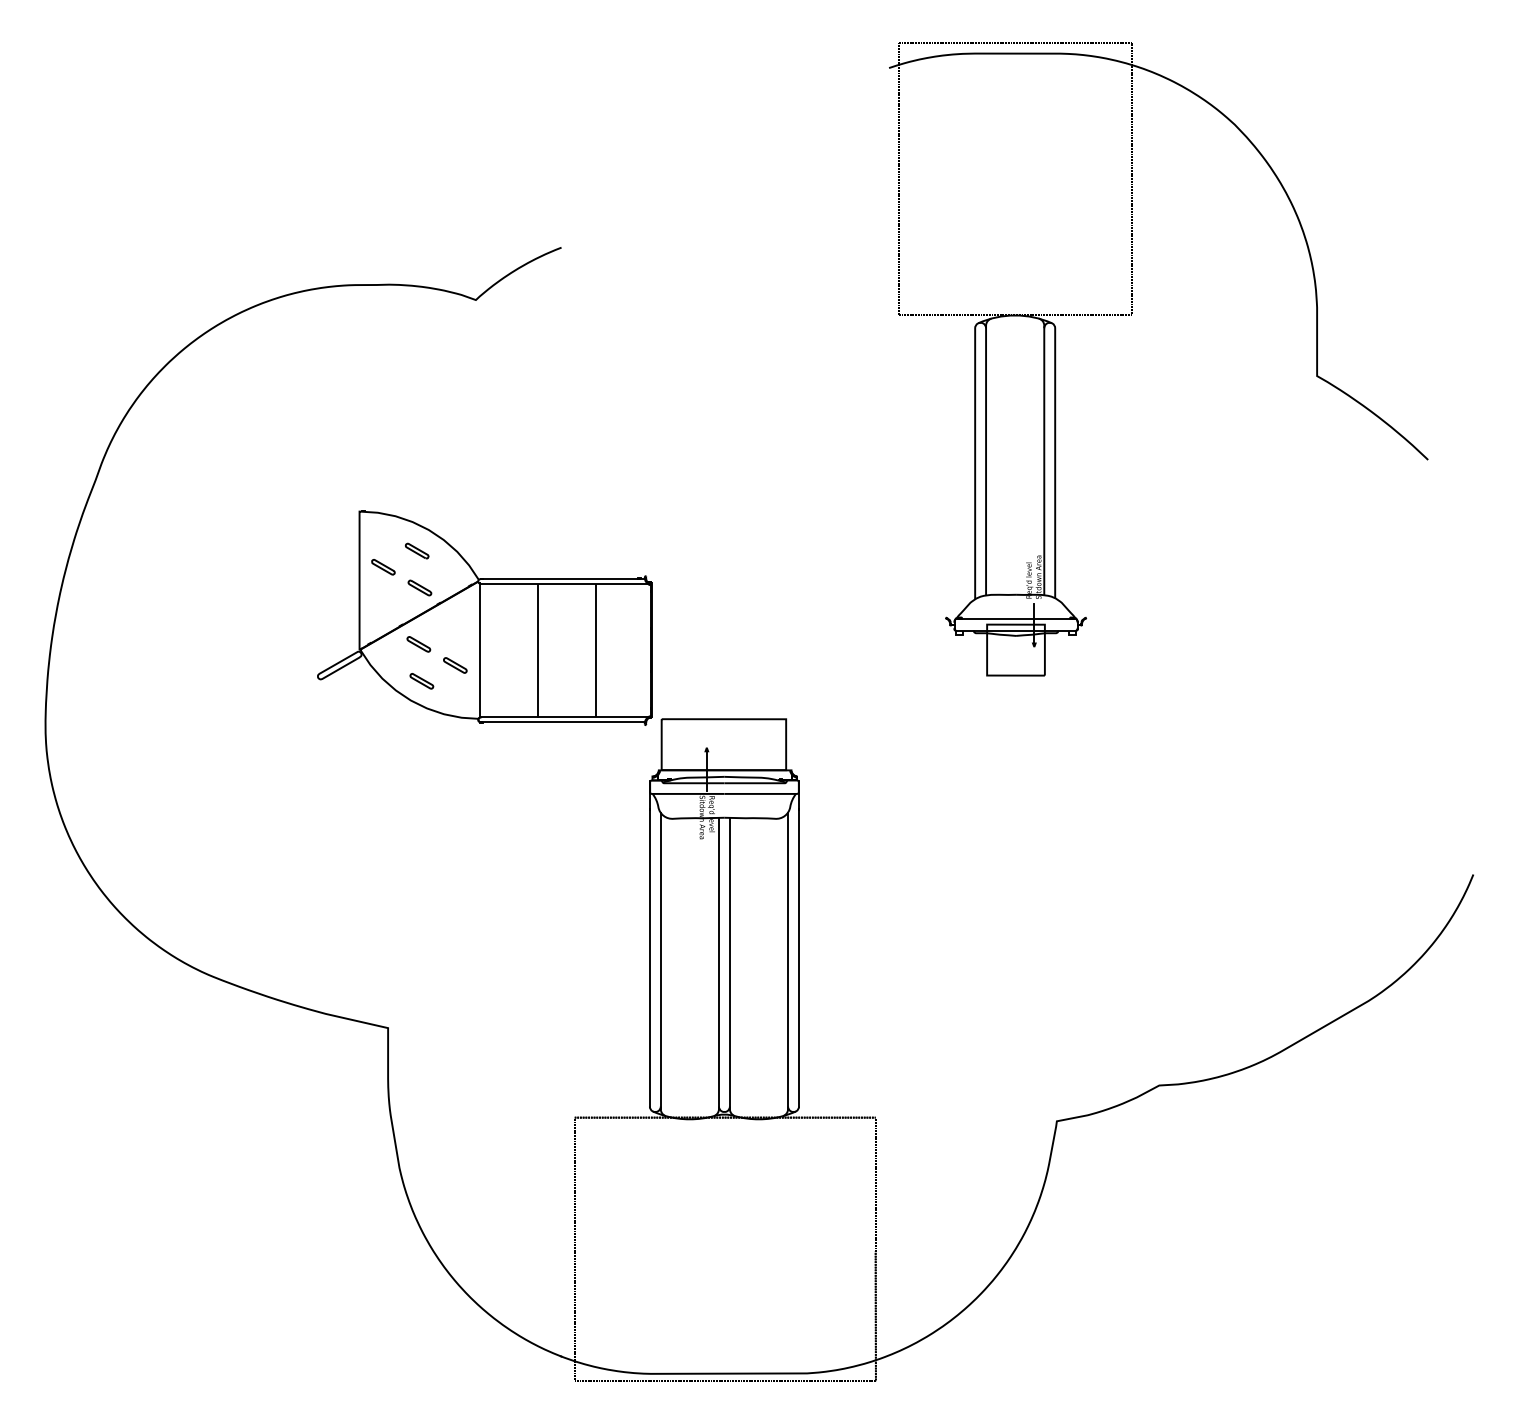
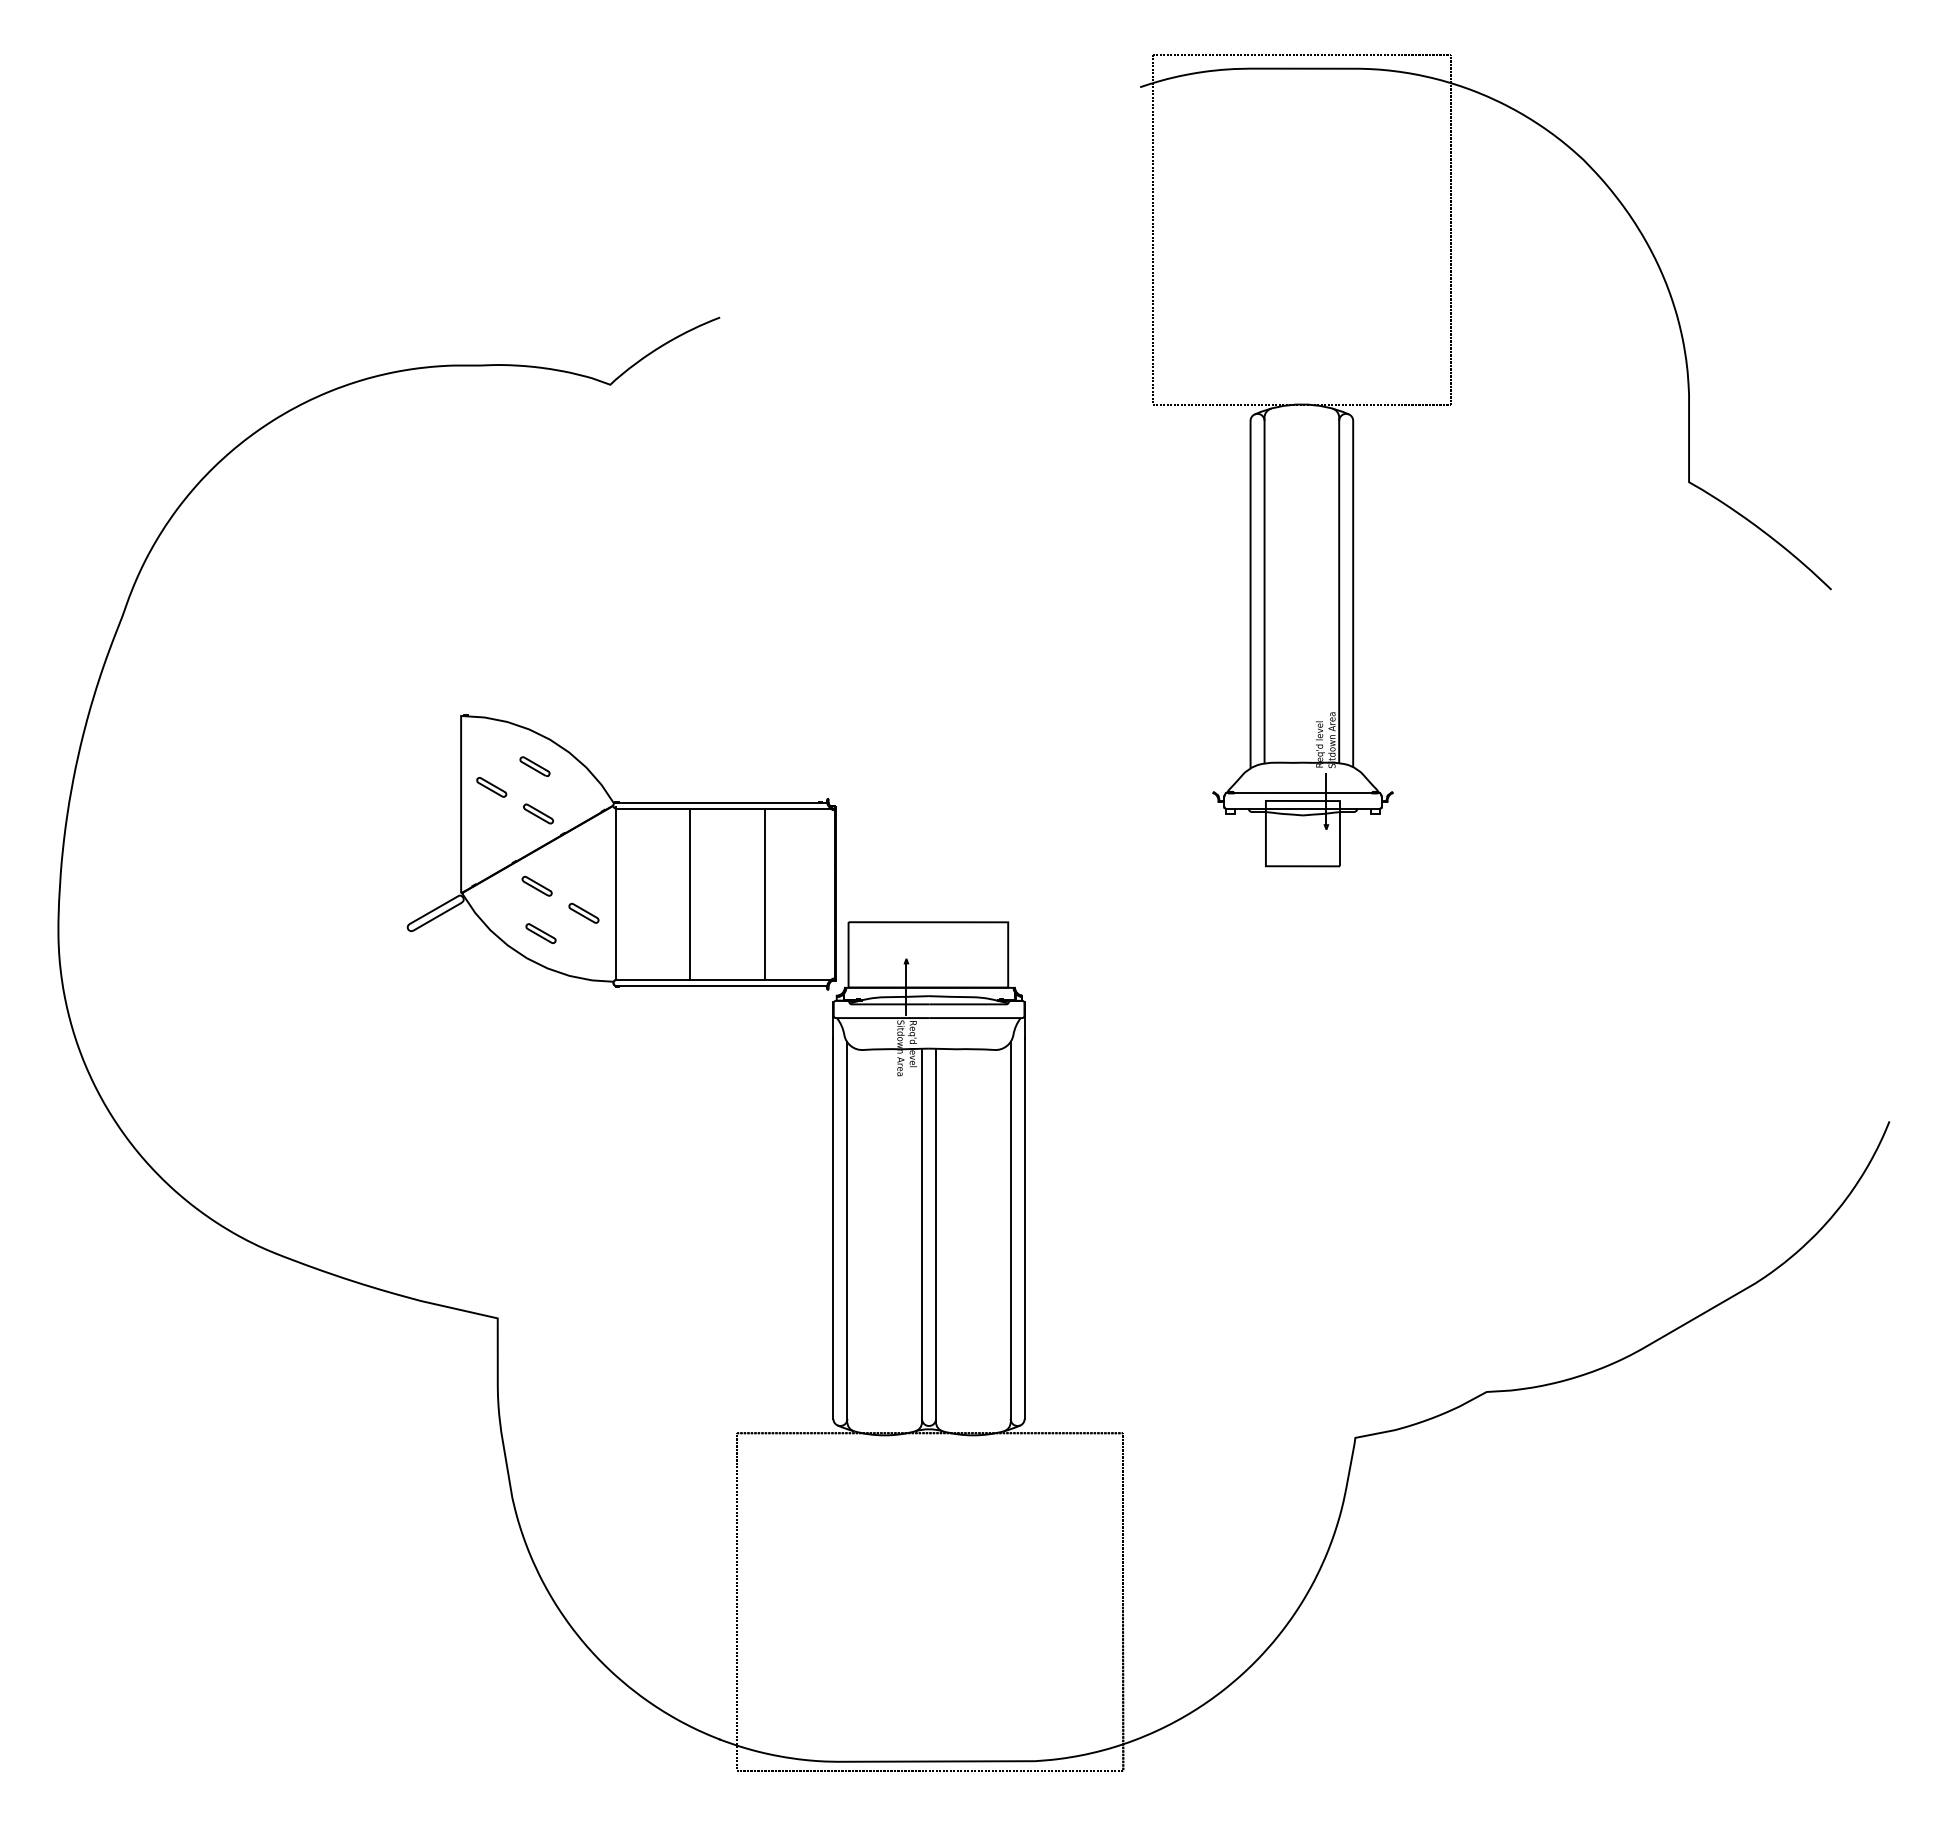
part: (484, 618) -> (621, 852), moved

